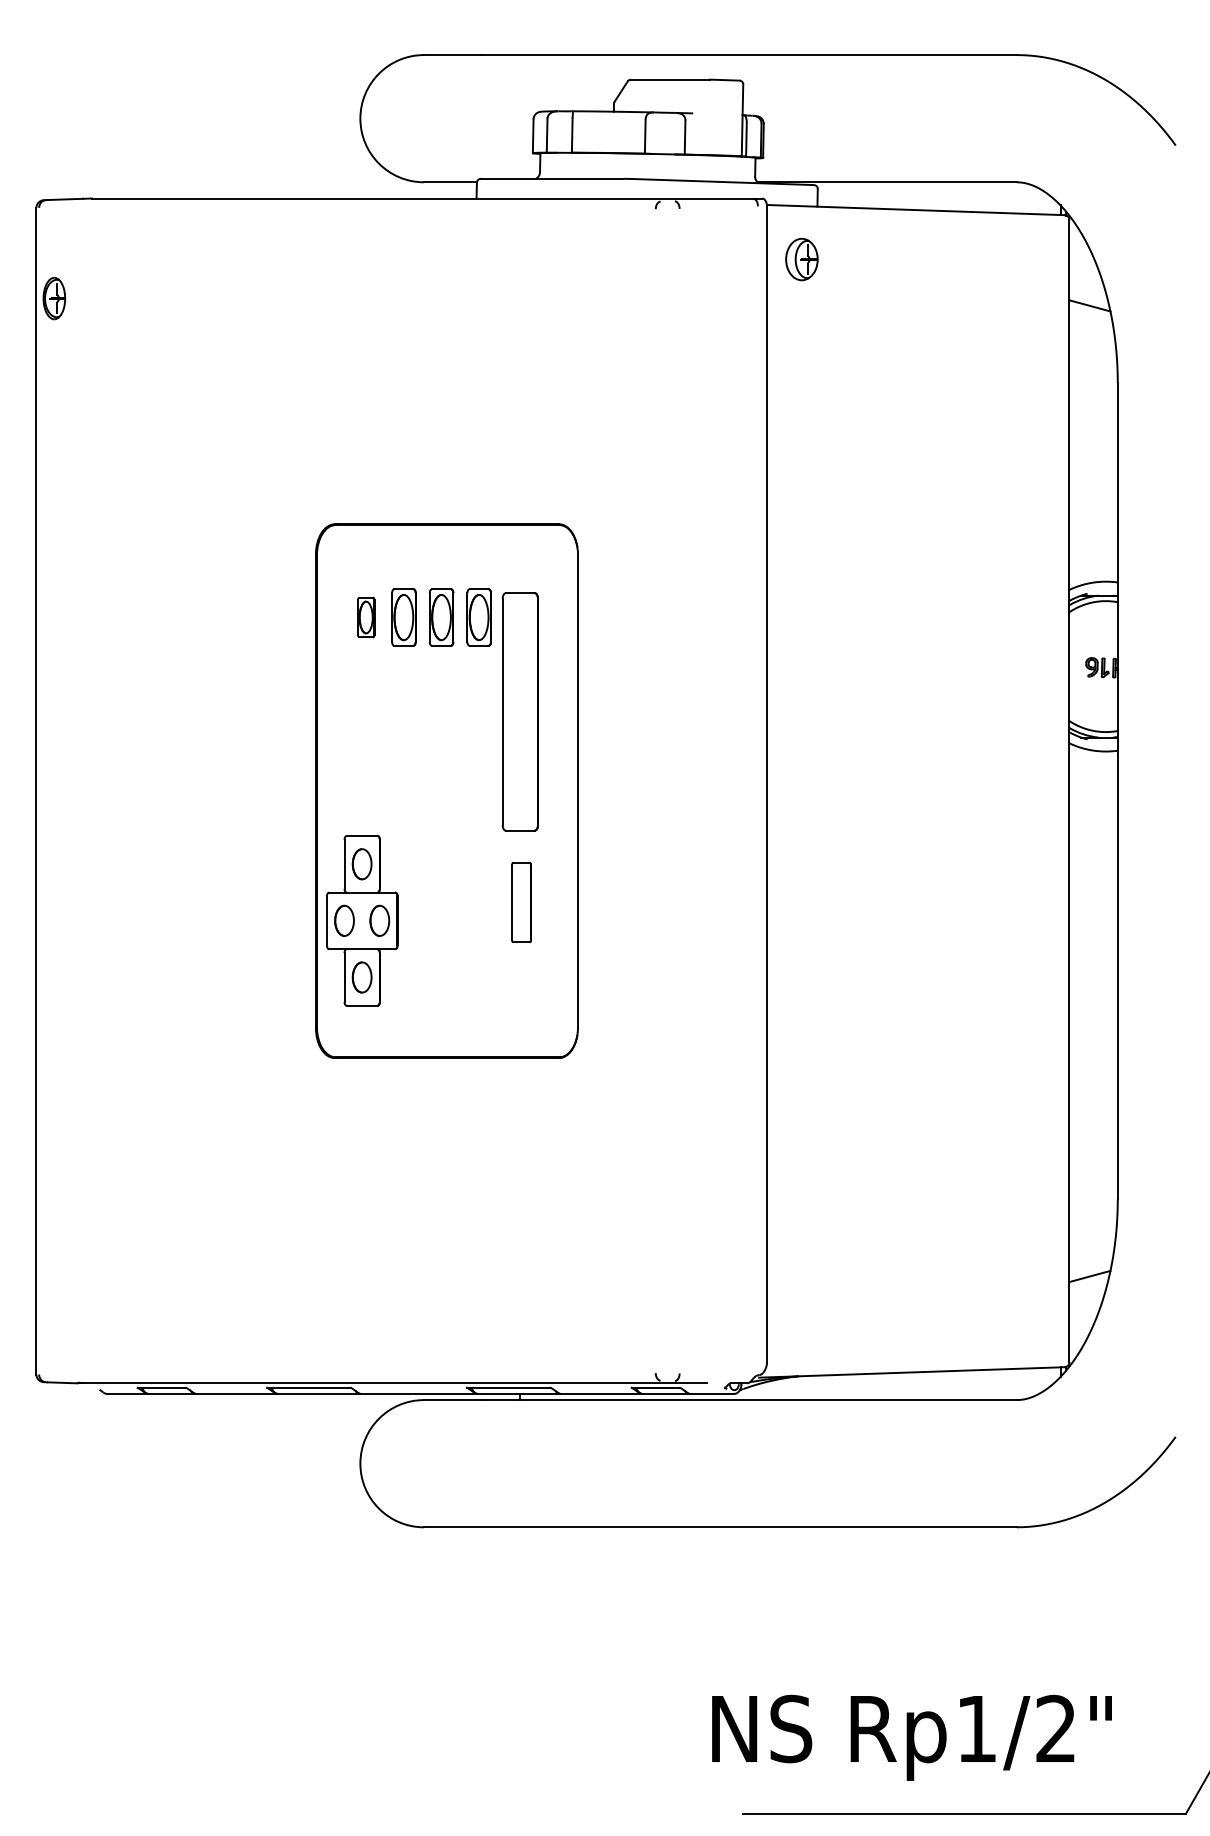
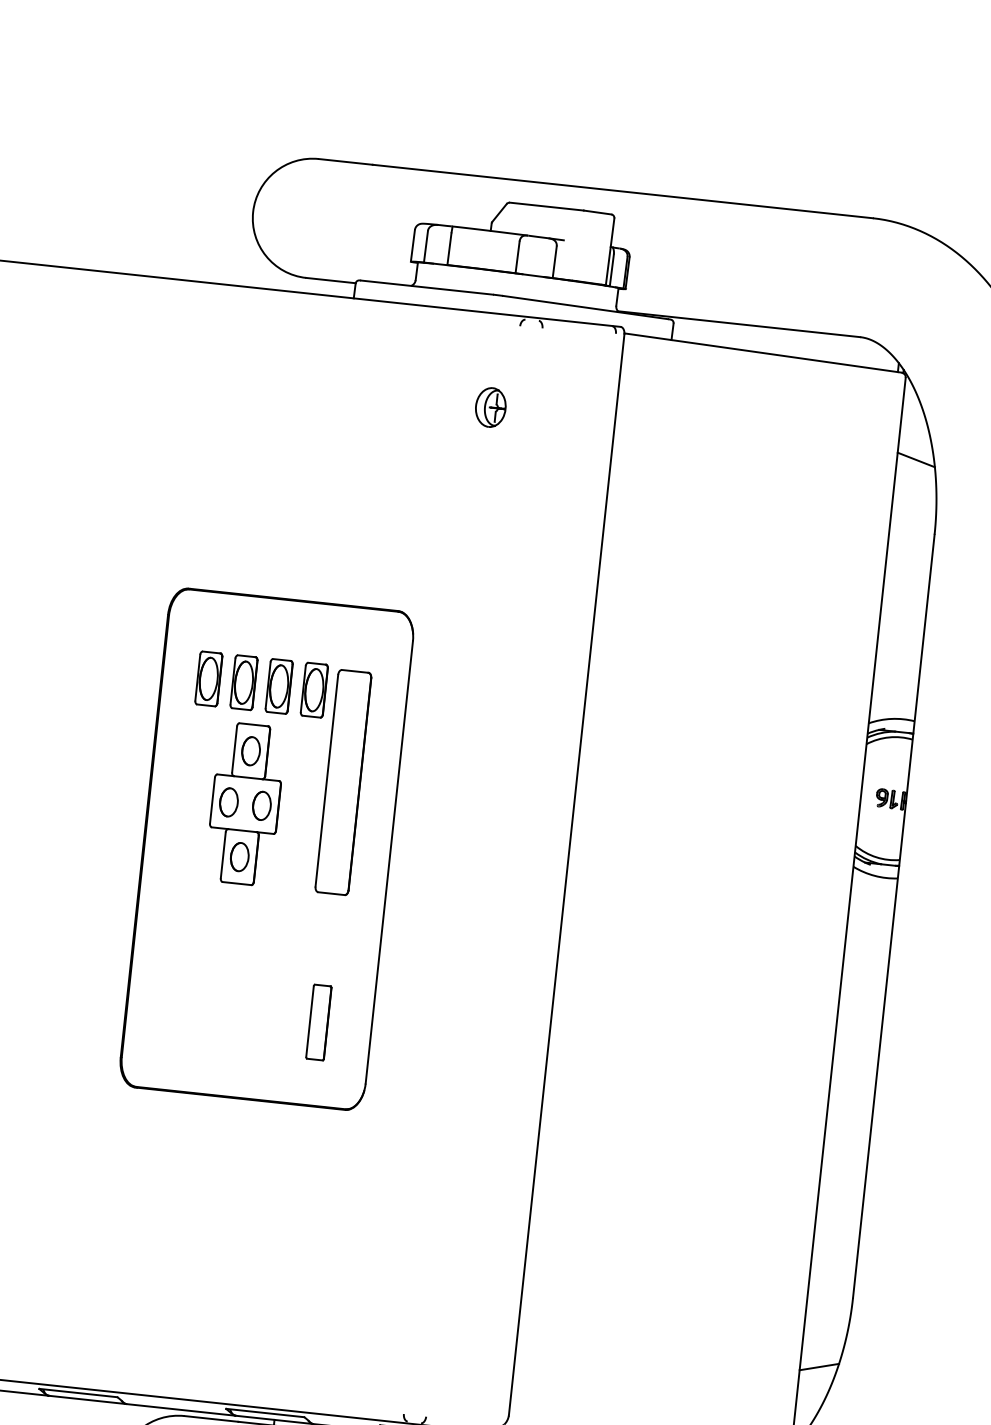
part: (801, 259) -> (490, 407), moved
part: (365, 617) -> (208, 678), size x1.43
part: (521, 902) -> (318, 1022), moved
part: (362, 920) -> (245, 803), moved

